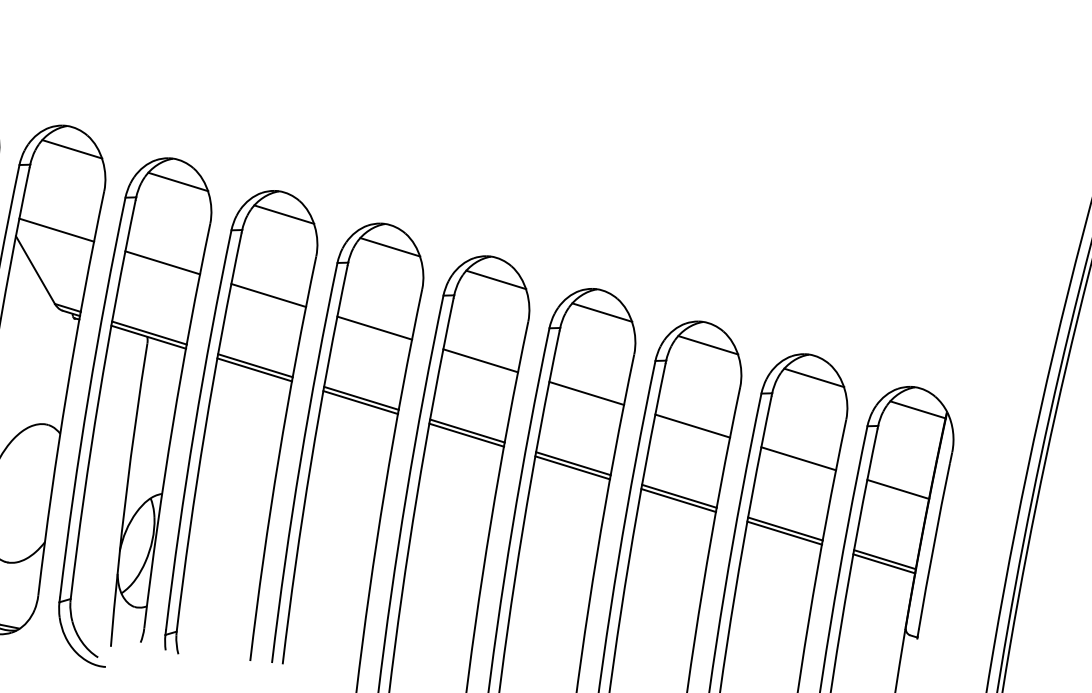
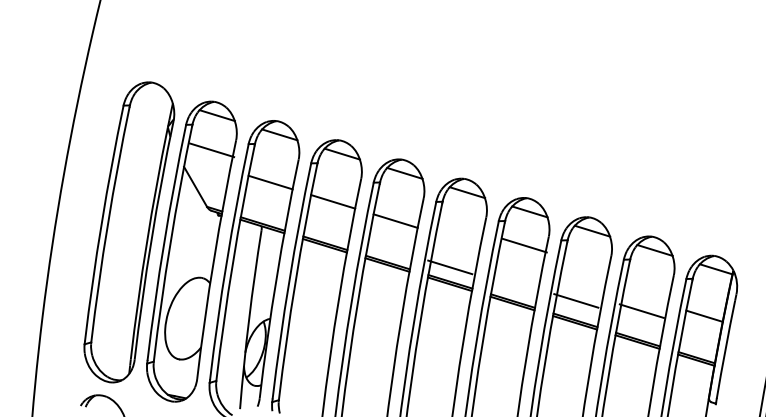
line: (57, 230) -> (212, 150), moved
line: (481, 361) -> (450, 267), moved
line: (586, 393) -> (524, 245), moved
line: (693, 425) -> (576, 300), moved
line: (798, 457) -> (641, 310), moved

